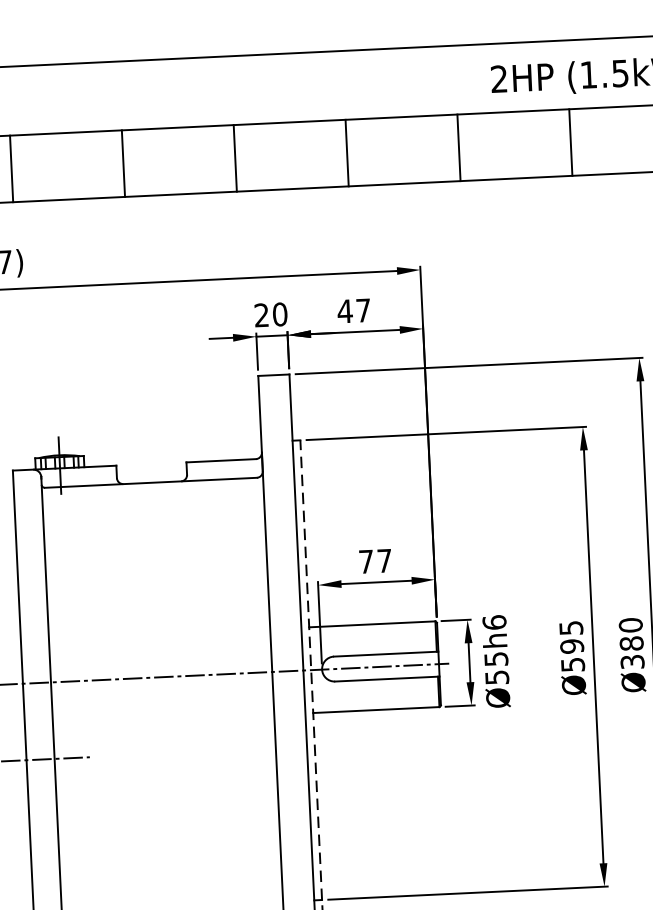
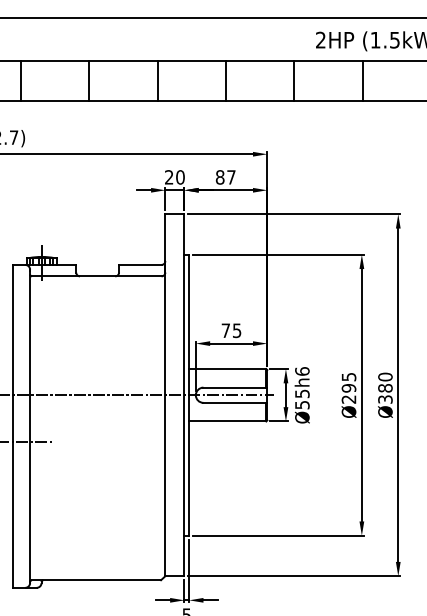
text: (344, 311) -> (219, 177), 47 -> 87
text: (385, 560) -> (237, 330), 77 -> 75
text: (572, 664) -> (348, 399), Ø595 -> Ø295
line: (311, 668) -> (189, 394), dashed -> solid

